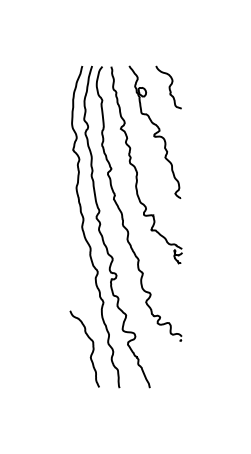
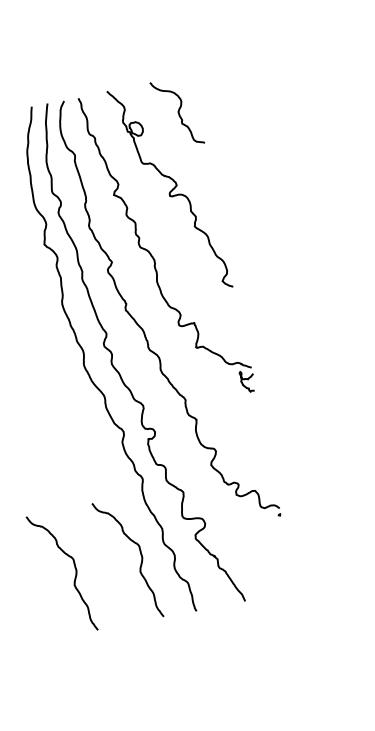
curve: (51, 348) -> (74, 569), added

